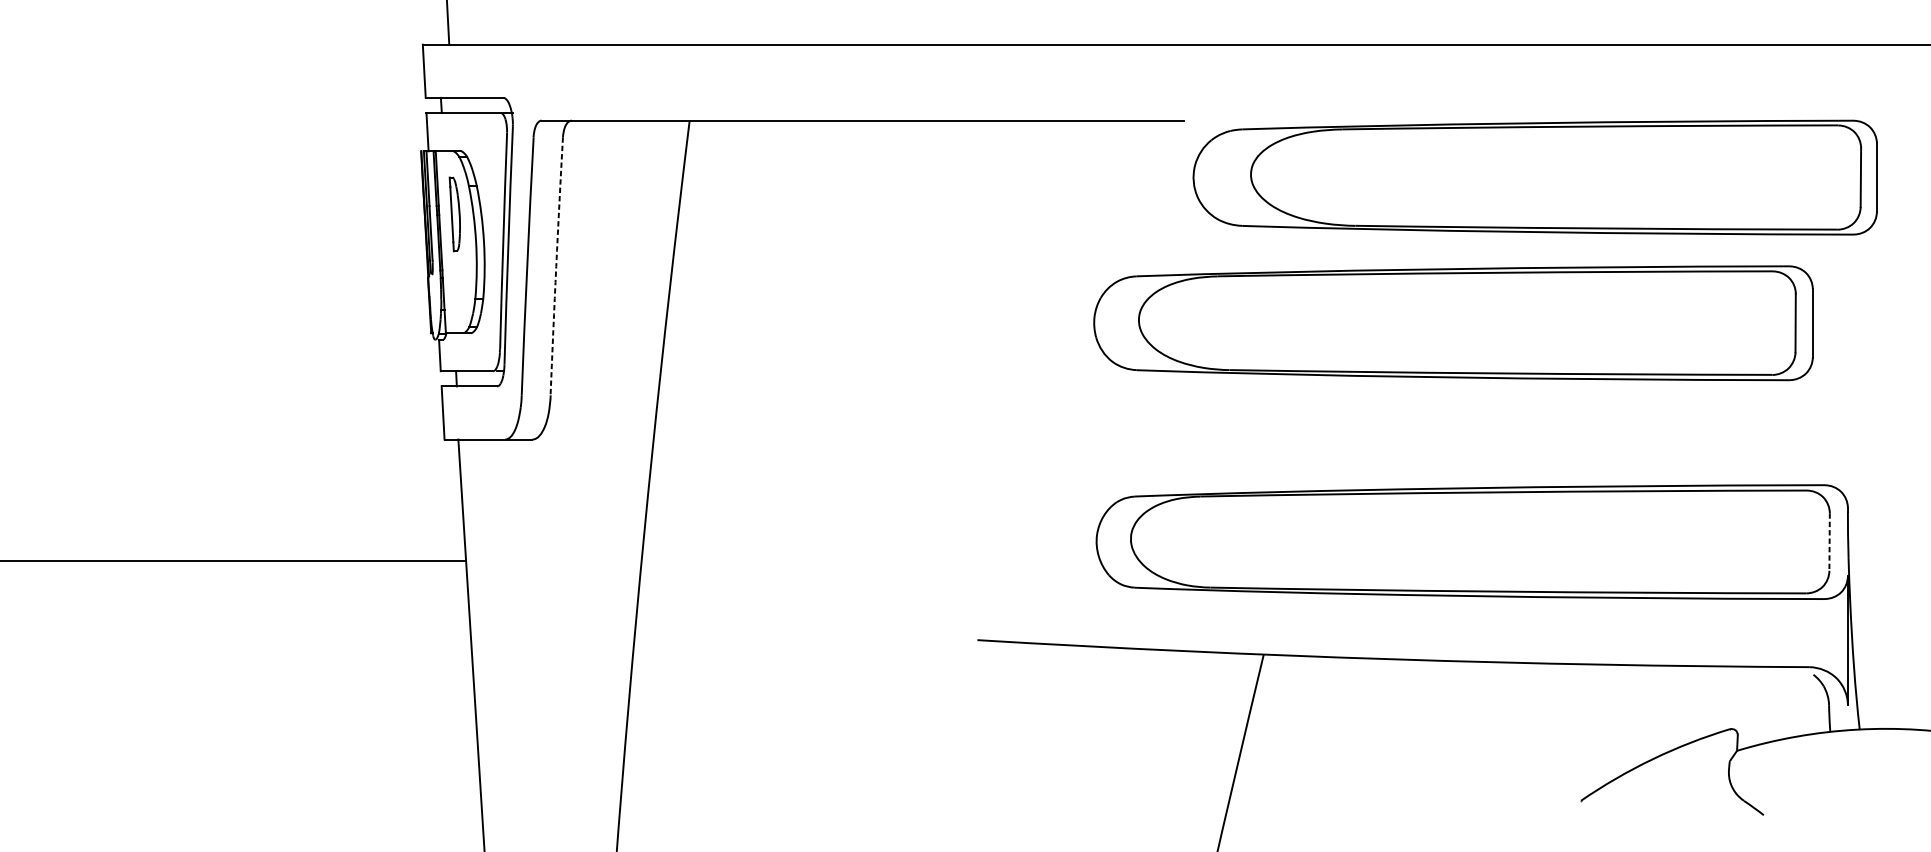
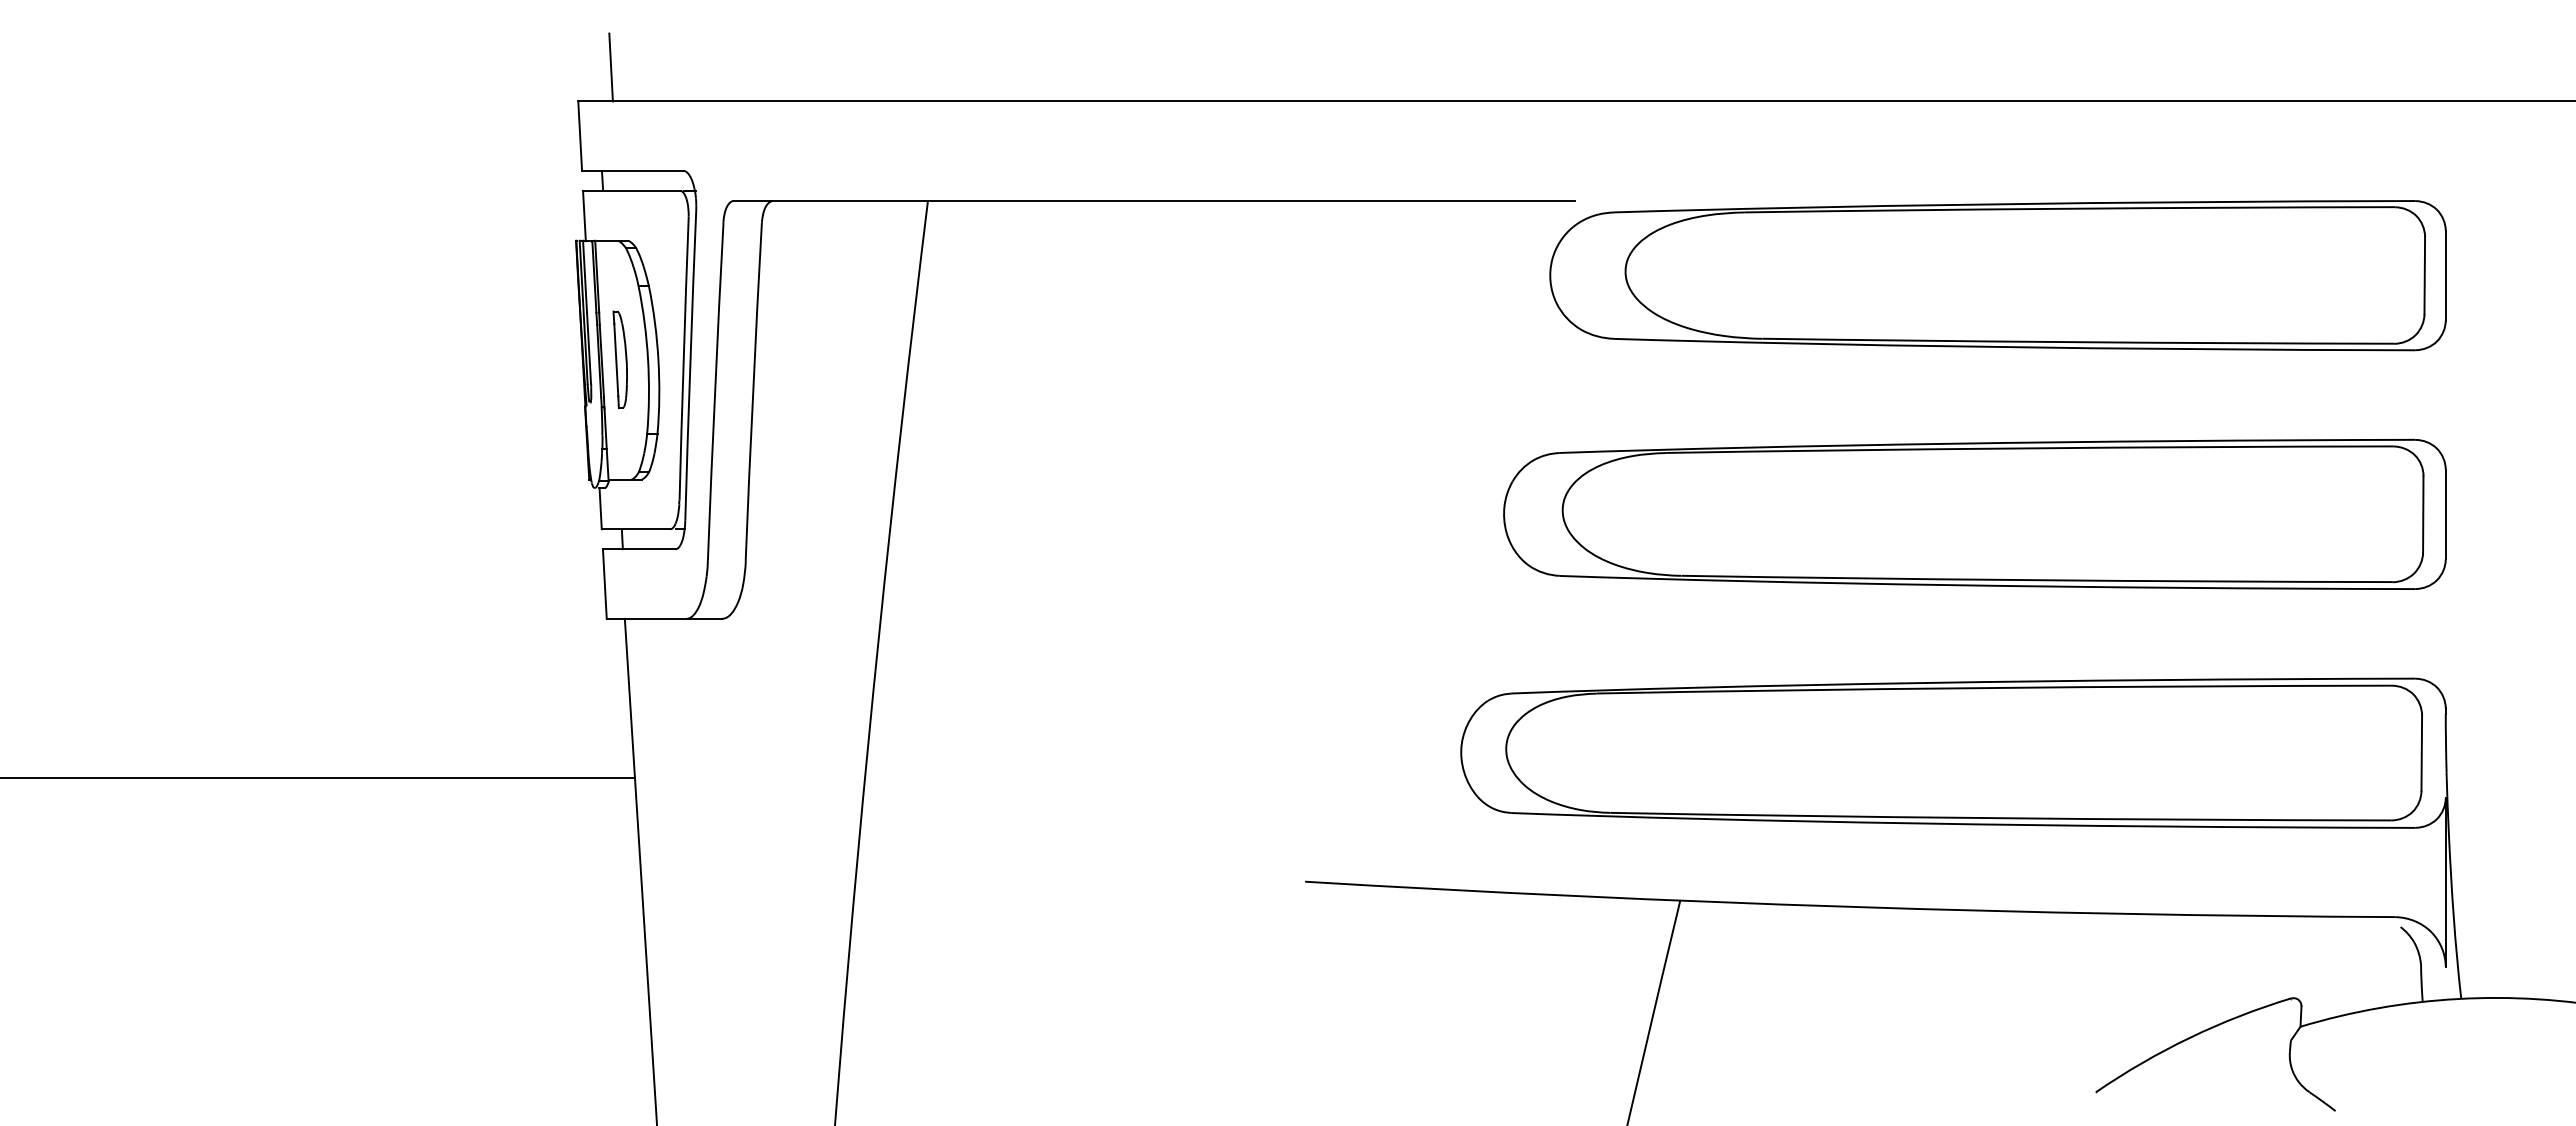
part: (1534, 177) -> (1997, 275), moved
part: (454, 214) -> (619, 359), moved
arc: (556, 266) -> (753, 391), dashed -> solid
part: (1453, 322) -> (1974, 513), moved
line: (1829, 542) -> (2421, 753), dashed -> solid

